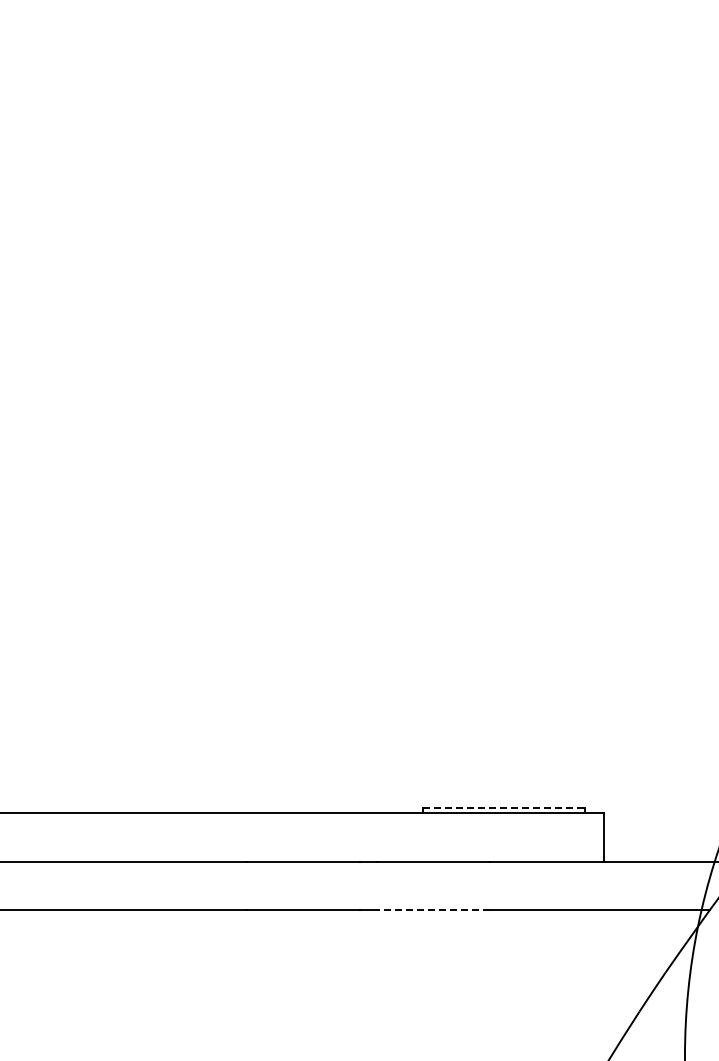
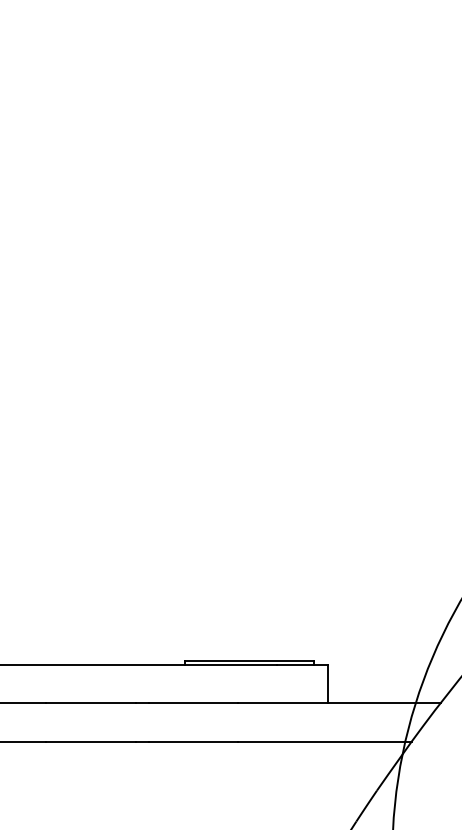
line: (504, 808) -> (249, 661), dashed -> solid
line: (433, 910) -> (193, 741), dashed -> solid

